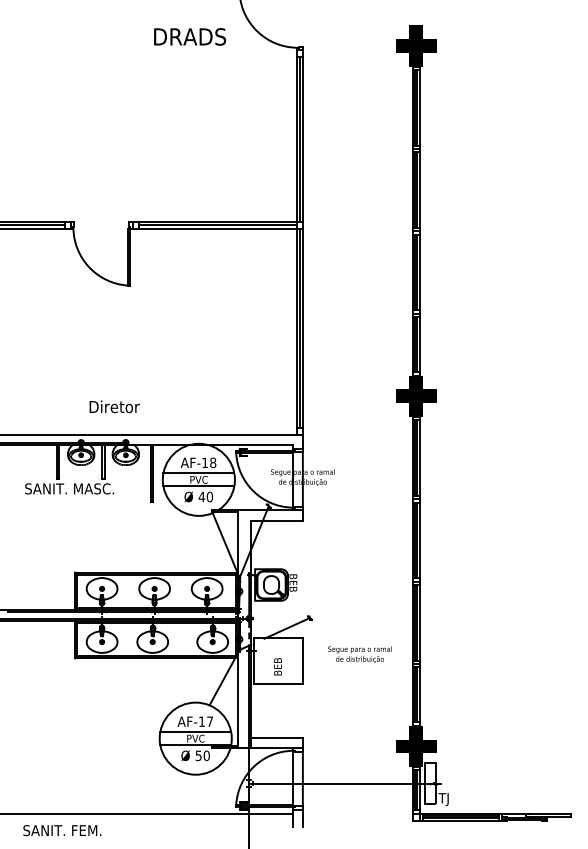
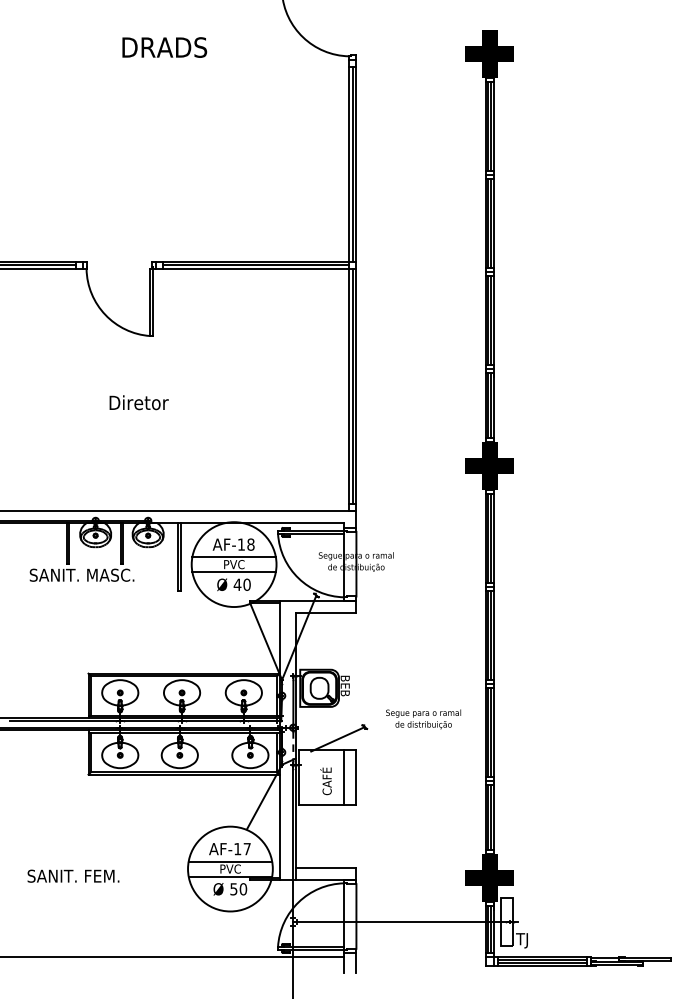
text: (189, 36) -> (164, 47), moved
text: (114, 406) -> (138, 402), moved
text: (359, 654) -> (423, 719), moved
line: (291, 660) -> (343, 777), added
text: (276, 664) -> (325, 781), BEB -> CAFÉ
text: (62, 829) -> (73, 875), moved

